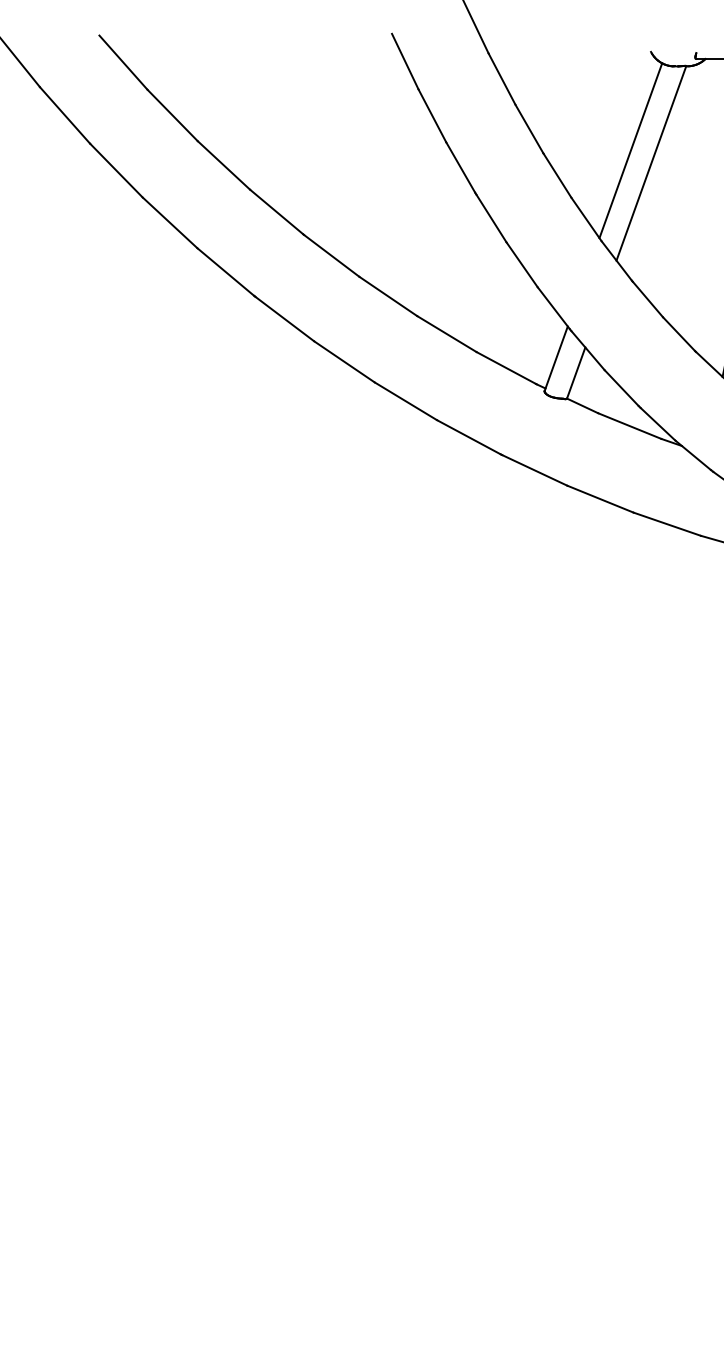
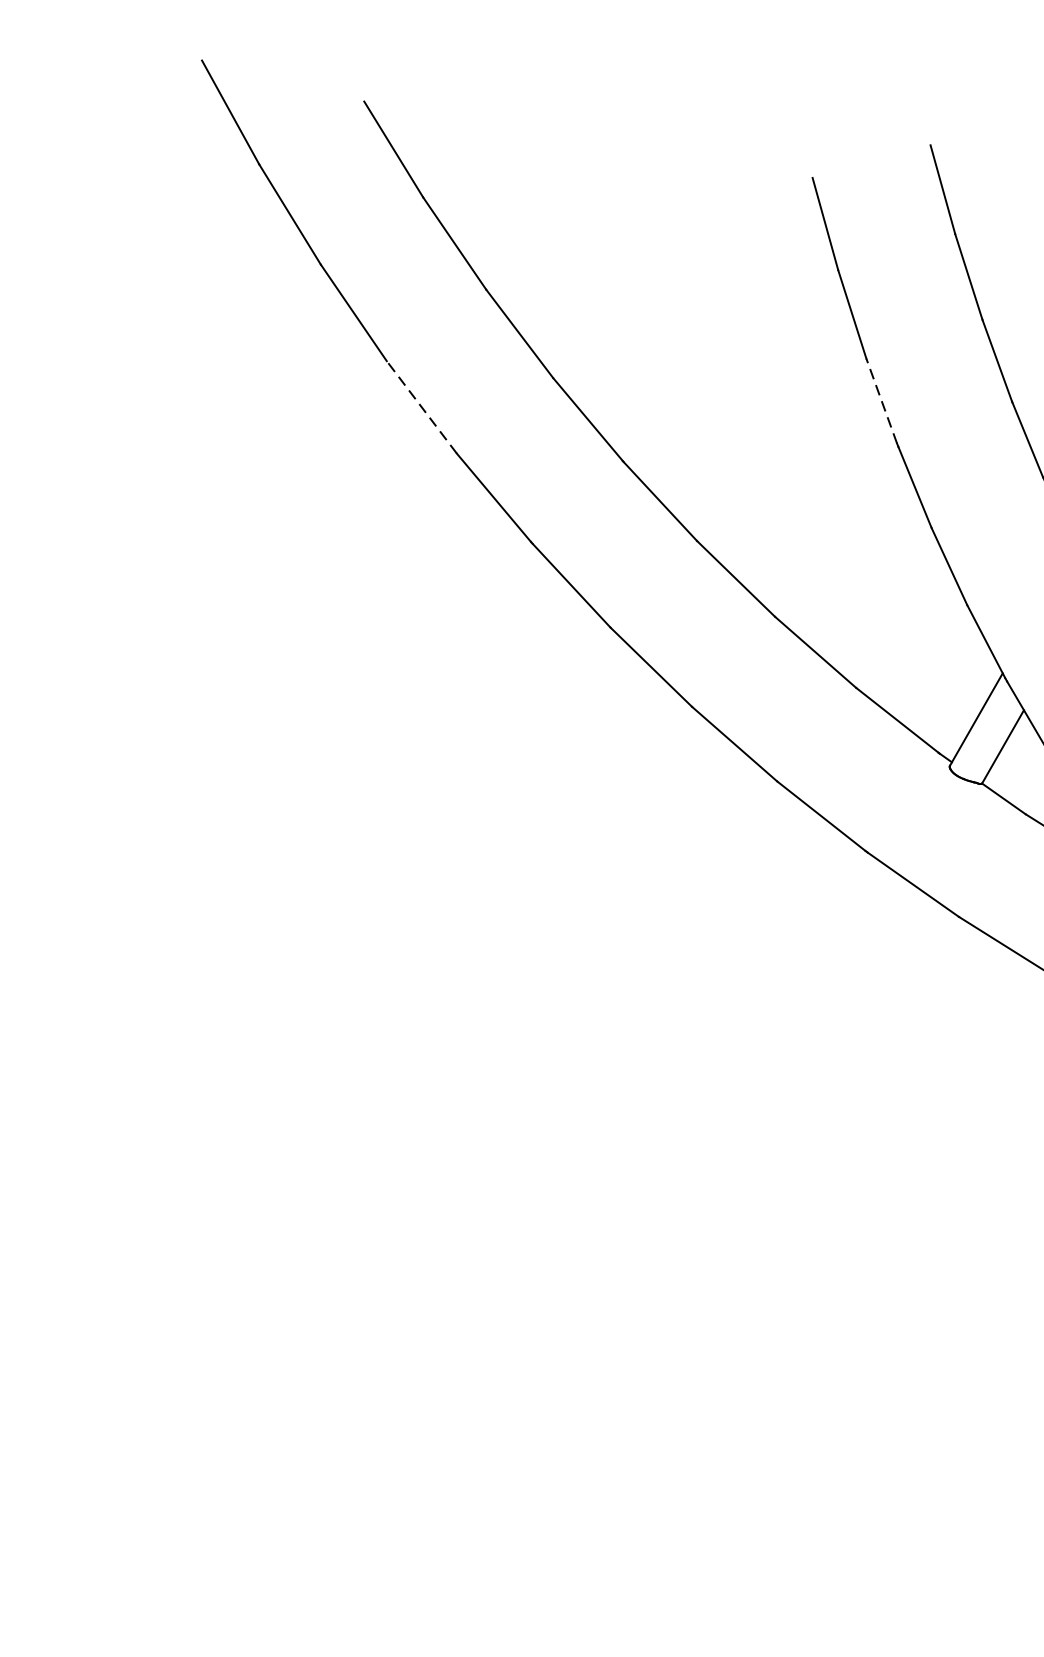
line: (460, 167) -> (881, 400), solid -> dashed
line: (169, 222) -> (421, 406), solid -> dashed

